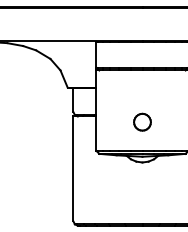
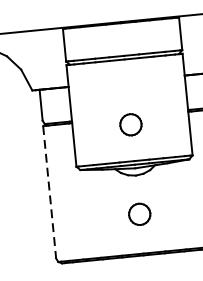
line: (73, 169) -> (49, 192), solid -> dashed
part: (142, 192) -> (139, 213), added

